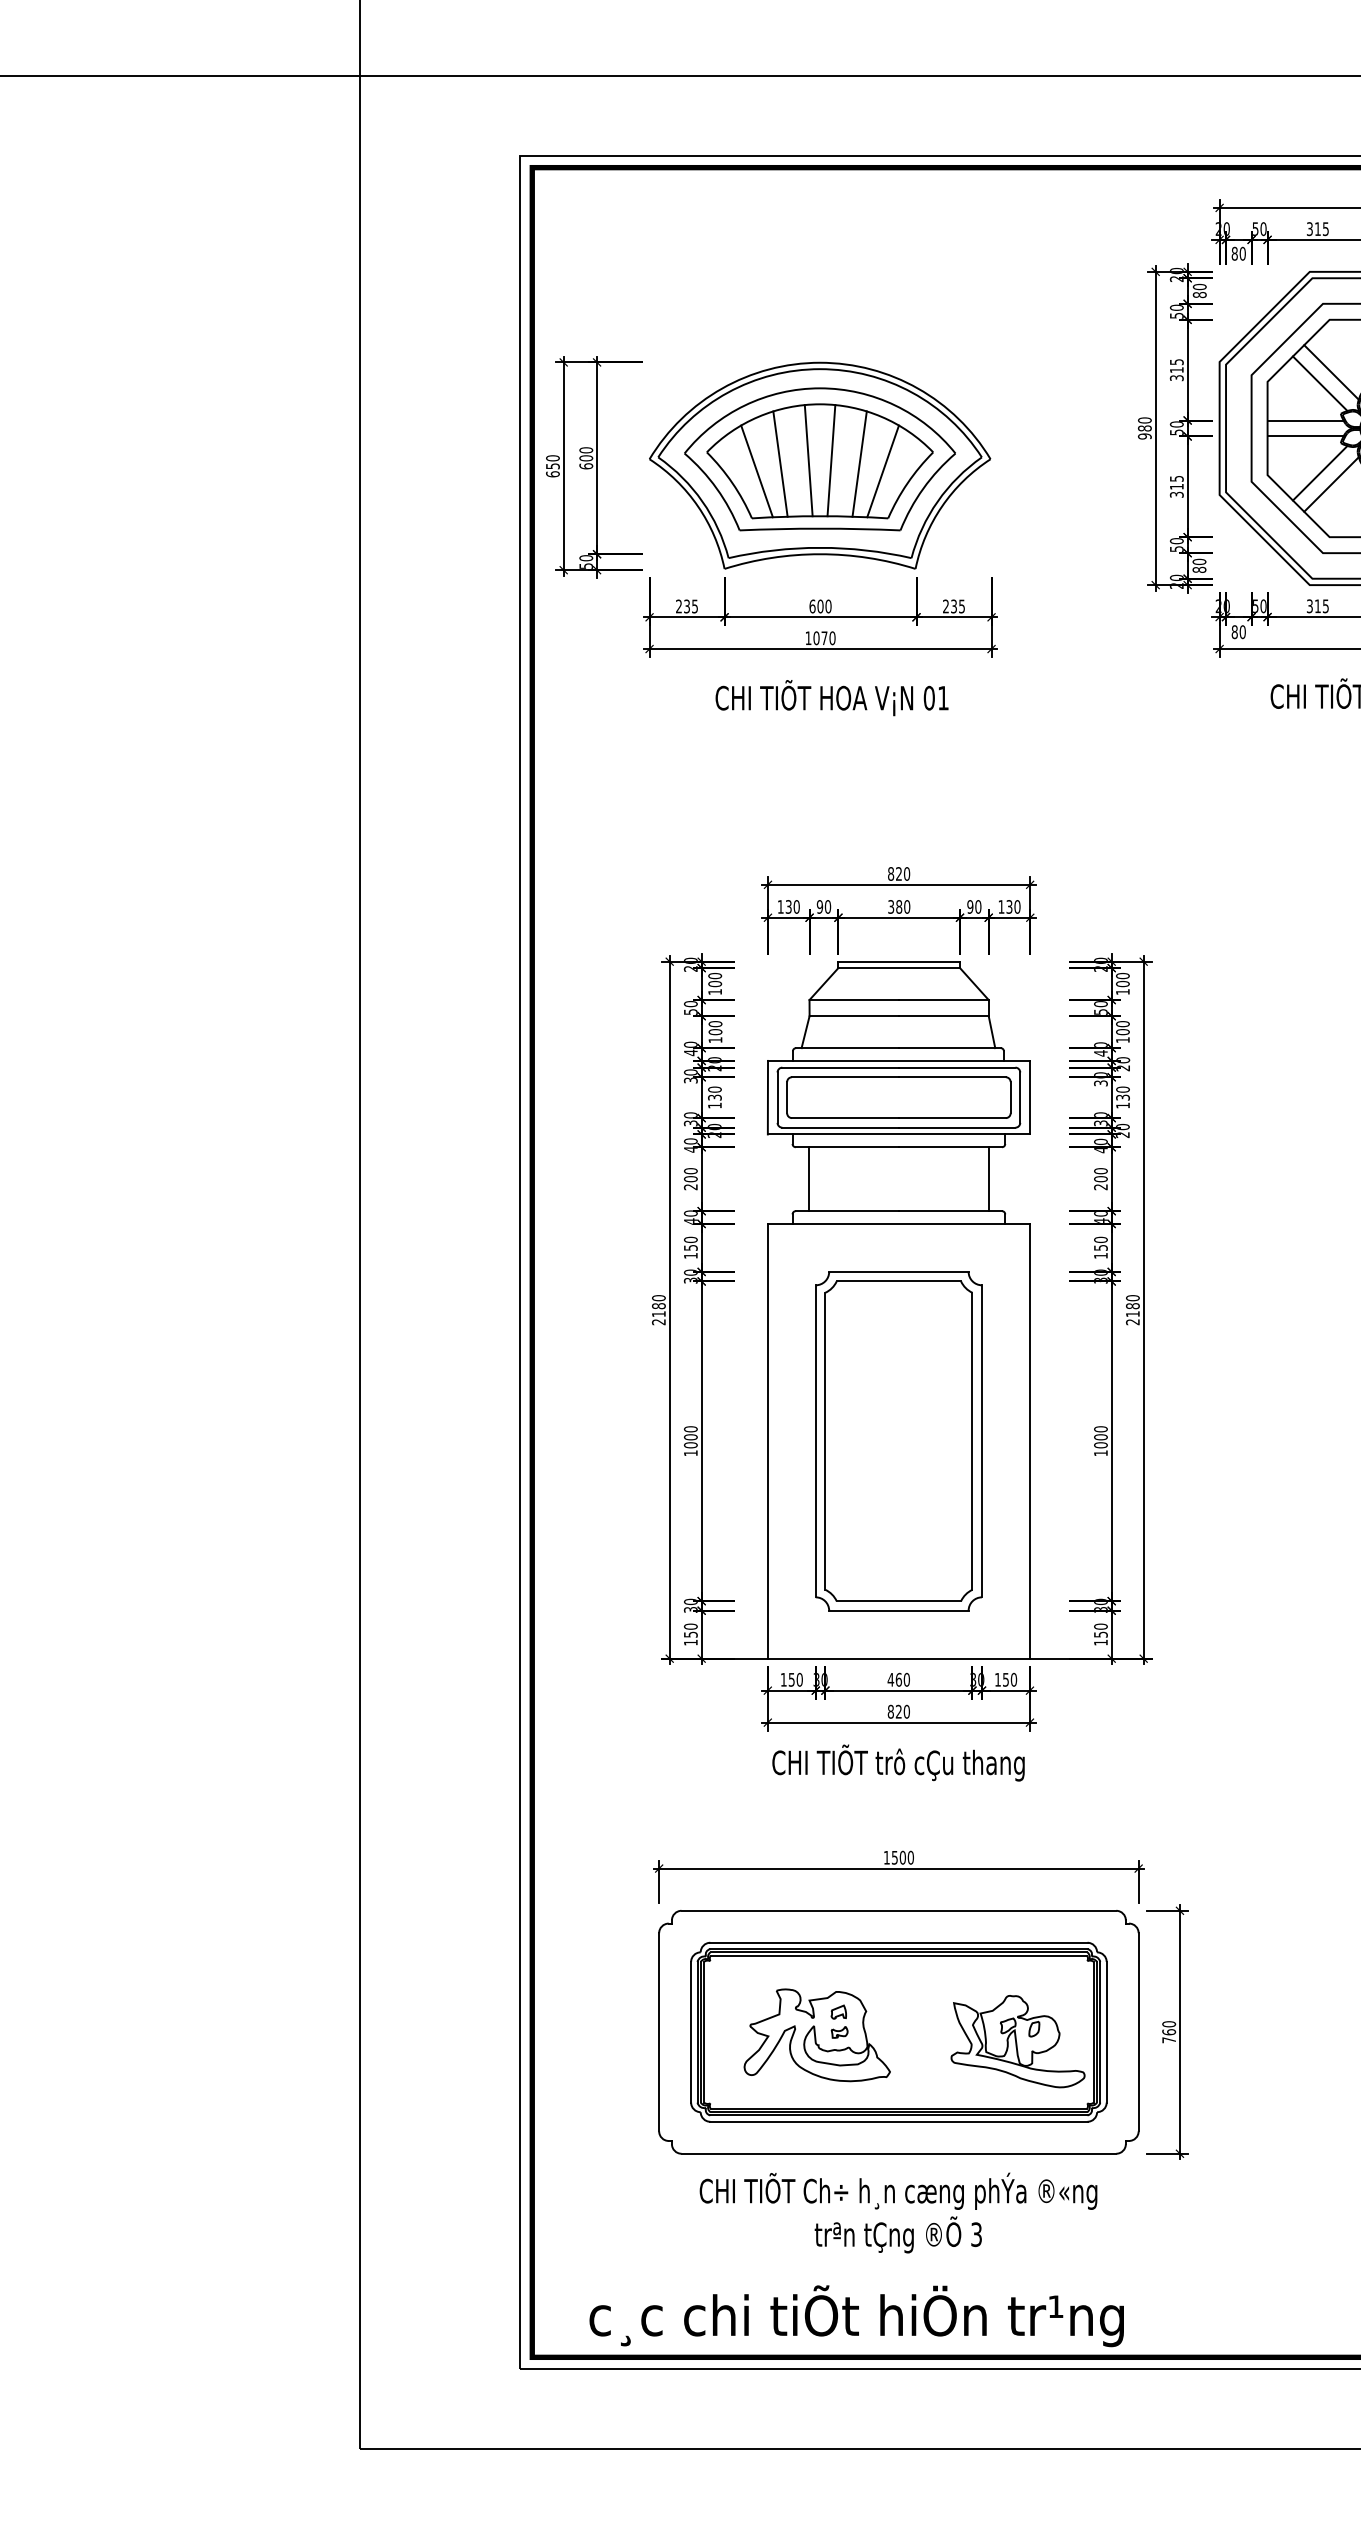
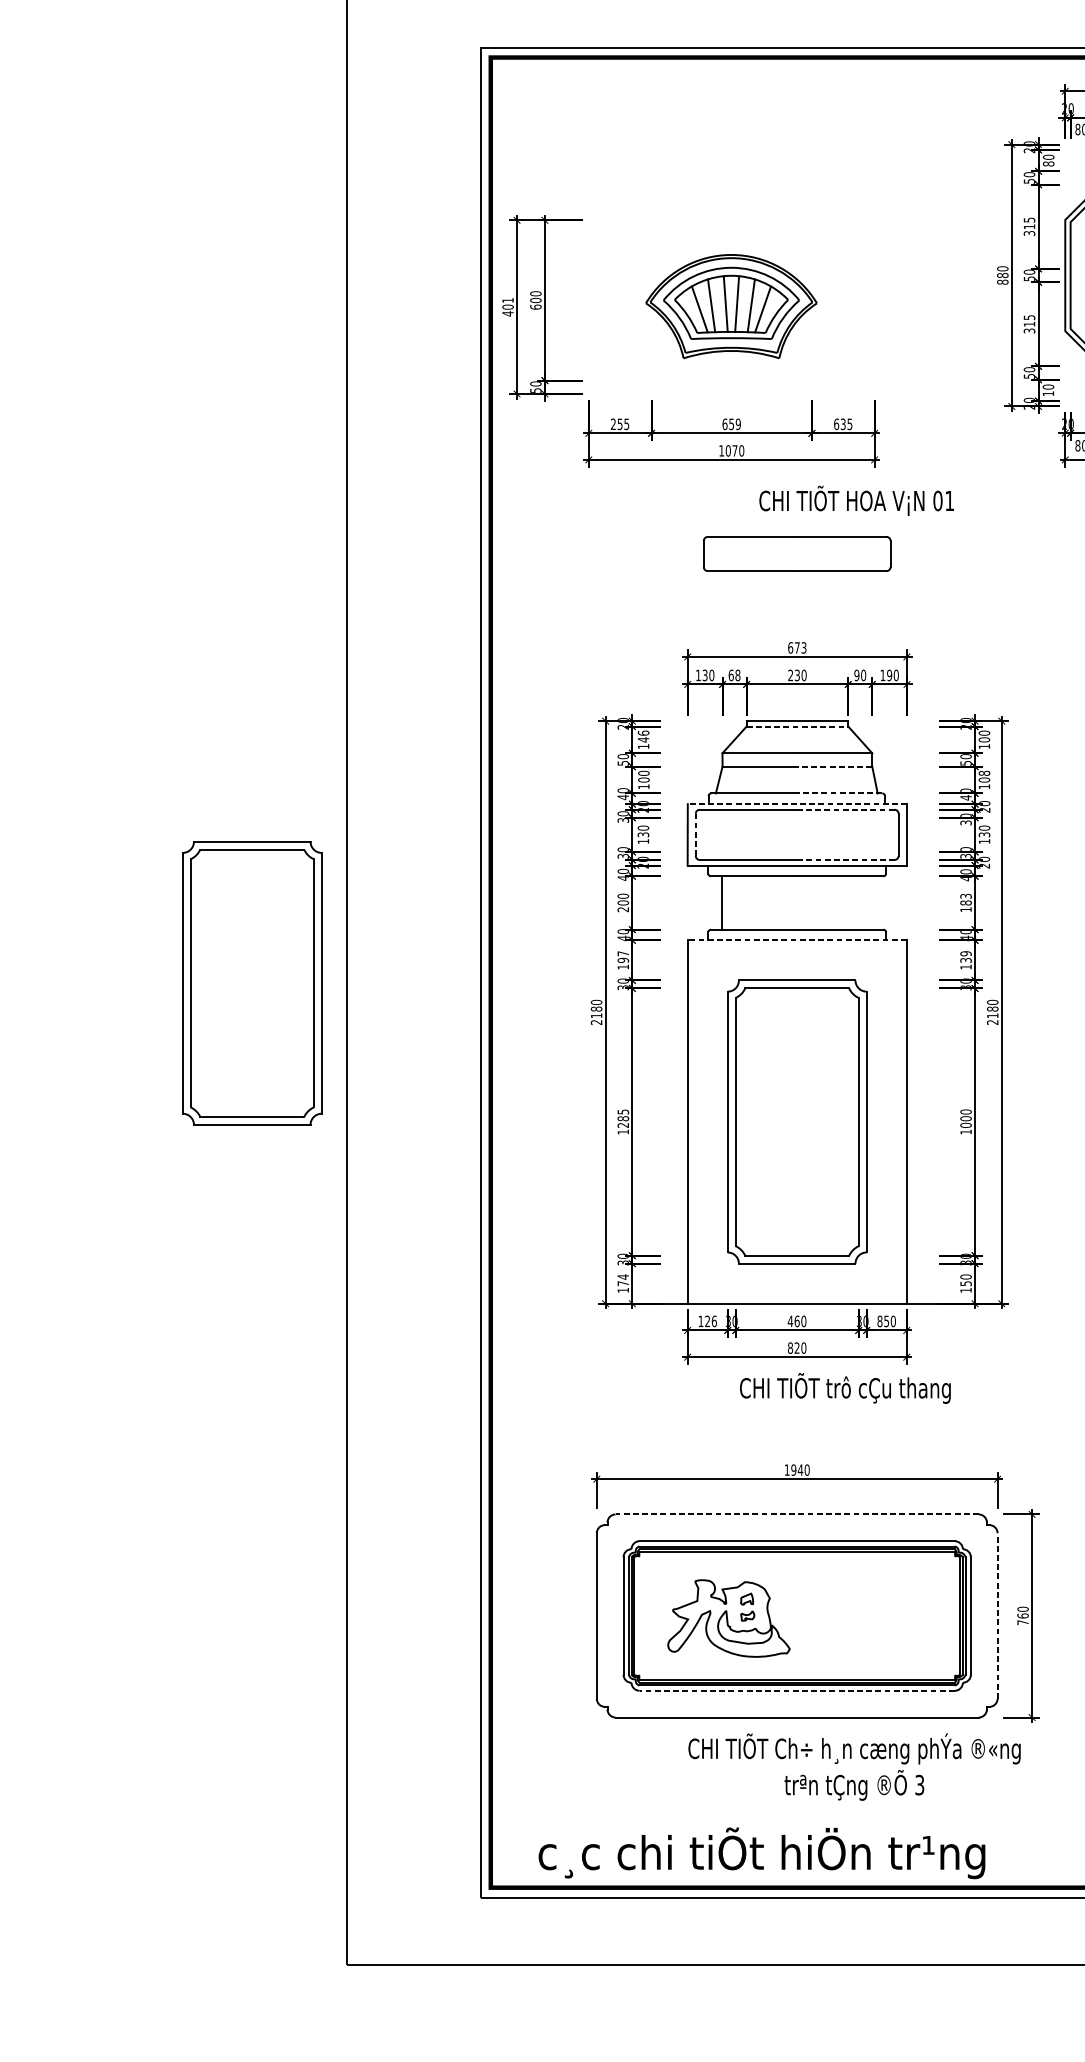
text: (1144, 436) -> (1002, 282), 980 -> 880
part: (820, 465) -> (731, 306), size x0.6
text: (552, 466) -> (507, 307), 650 -> 401
text: (1199, 569) -> (1048, 393), 80 -> 10
text: (686, 605) -> (619, 423), 235 -> 255
text: (824, 606) -> (735, 424), 600 -> 659
text: (946, 606) -> (836, 424), 235 -> 635
text: (831, 698) -> (856, 501), moved
text: (899, 873) -> (797, 647), 820 -> 673
text: (823, 906) -> (734, 675), 90 -> 68
text: (895, 906) -> (794, 675), 380 -> 230
text: (1009, 906) -> (889, 675), 130 -> 190
line: (899, 968) -> (797, 726), solid -> dashed
text: (715, 979) -> (643, 736), 100 -> 146
line: (943, 1016) -> (834, 767), solid -> dashed
text: (1122, 1024) -> (984, 773), 100 -> 108
line: (949, 1048) -> (839, 793), solid -> dashed
line: (898, 1060) -> (796, 803), solid -> dashed
line: (956, 1067) -> (845, 809), solid -> dashed
line: (777, 1097) -> (695, 834), solid -> dashed
part: (898, 1097) -> (796, 553), moved
line: (957, 1127) -> (846, 859), solid -> dashed
line: (988, 1179) -> (872, 903), removed
text: (1100, 1179) -> (965, 903), 200 -> 183
line: (898, 1223) -> (796, 940), solid -> dashed
text: (690, 1243) -> (623, 956), 150 -> 197
text: (1100, 1243) -> (965, 956), 150 -> 139
part: (246, 1275) -> (251, 983), added
text: (690, 1437) -> (623, 1118), 1000 -> 1285
text: (690, 1630) -> (623, 1280), 150 -> 174
text: (795, 1679) -> (710, 1321), 150 -> 126
text: (997, 1679) -> (879, 1321), 150 -> 850
text: (898, 1762) -> (845, 1388), moved
text: (898, 1857) -> (796, 1469), 1500 -> 1940
line: (898, 1910) -> (796, 1514), solid -> dashed
line: (1138, 2031) -> (997, 1615), solid -> dashed
part: (1017, 2041) -> (896, 1623), removed
line: (898, 2121) -> (796, 1690), solid -> dashed
text: (898, 2212) -> (854, 1766), moved

